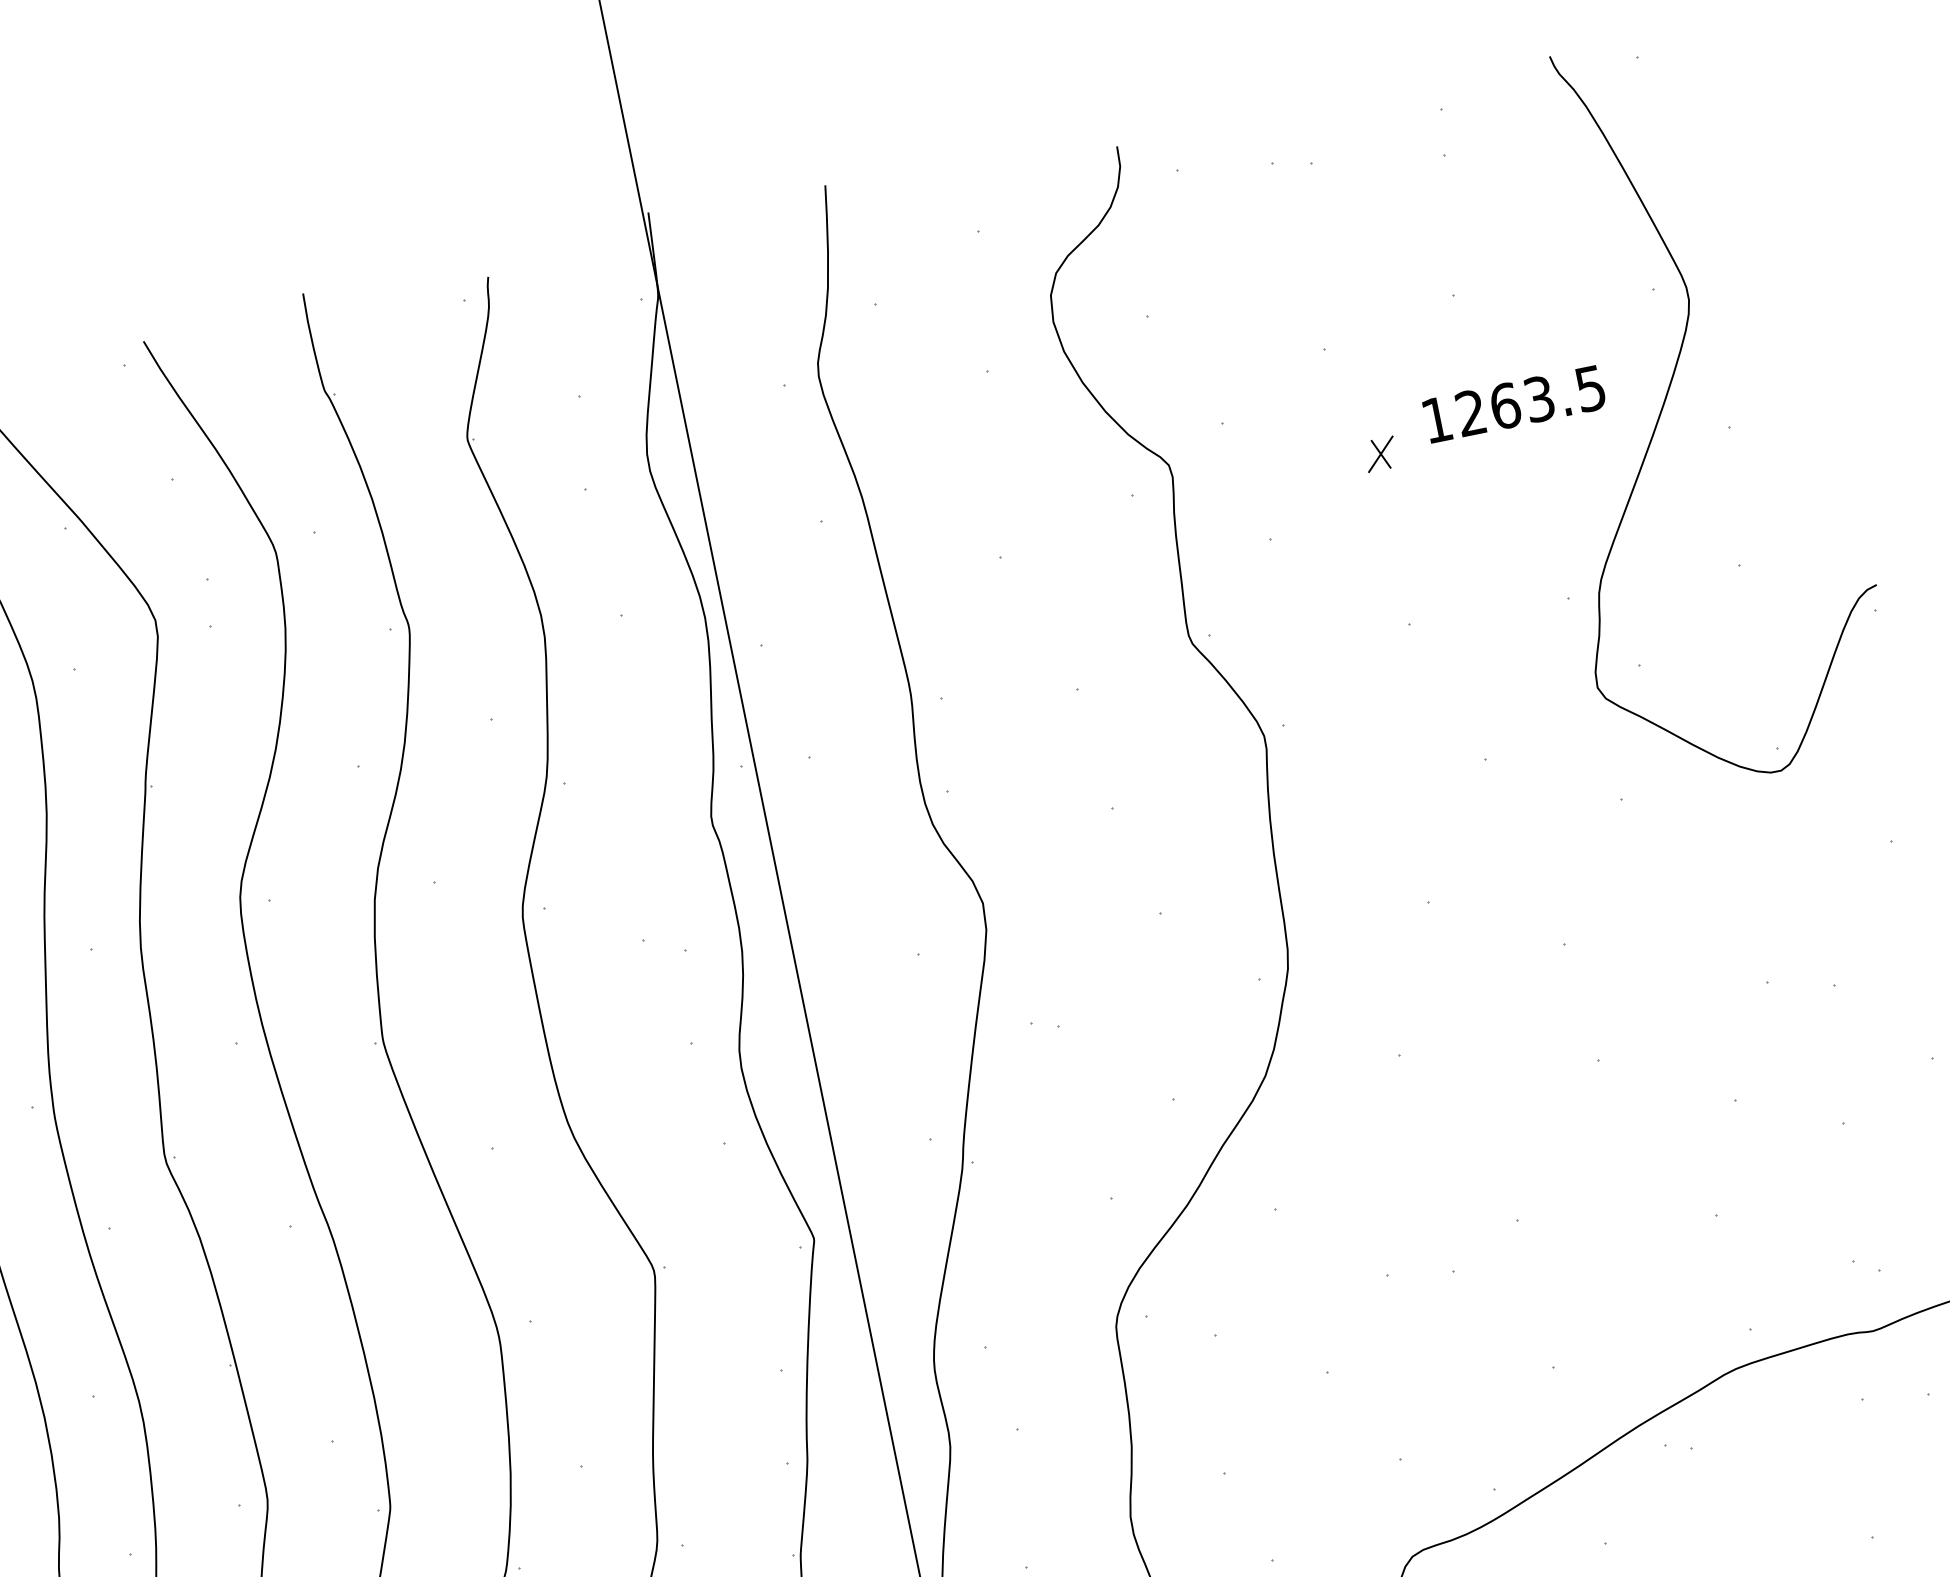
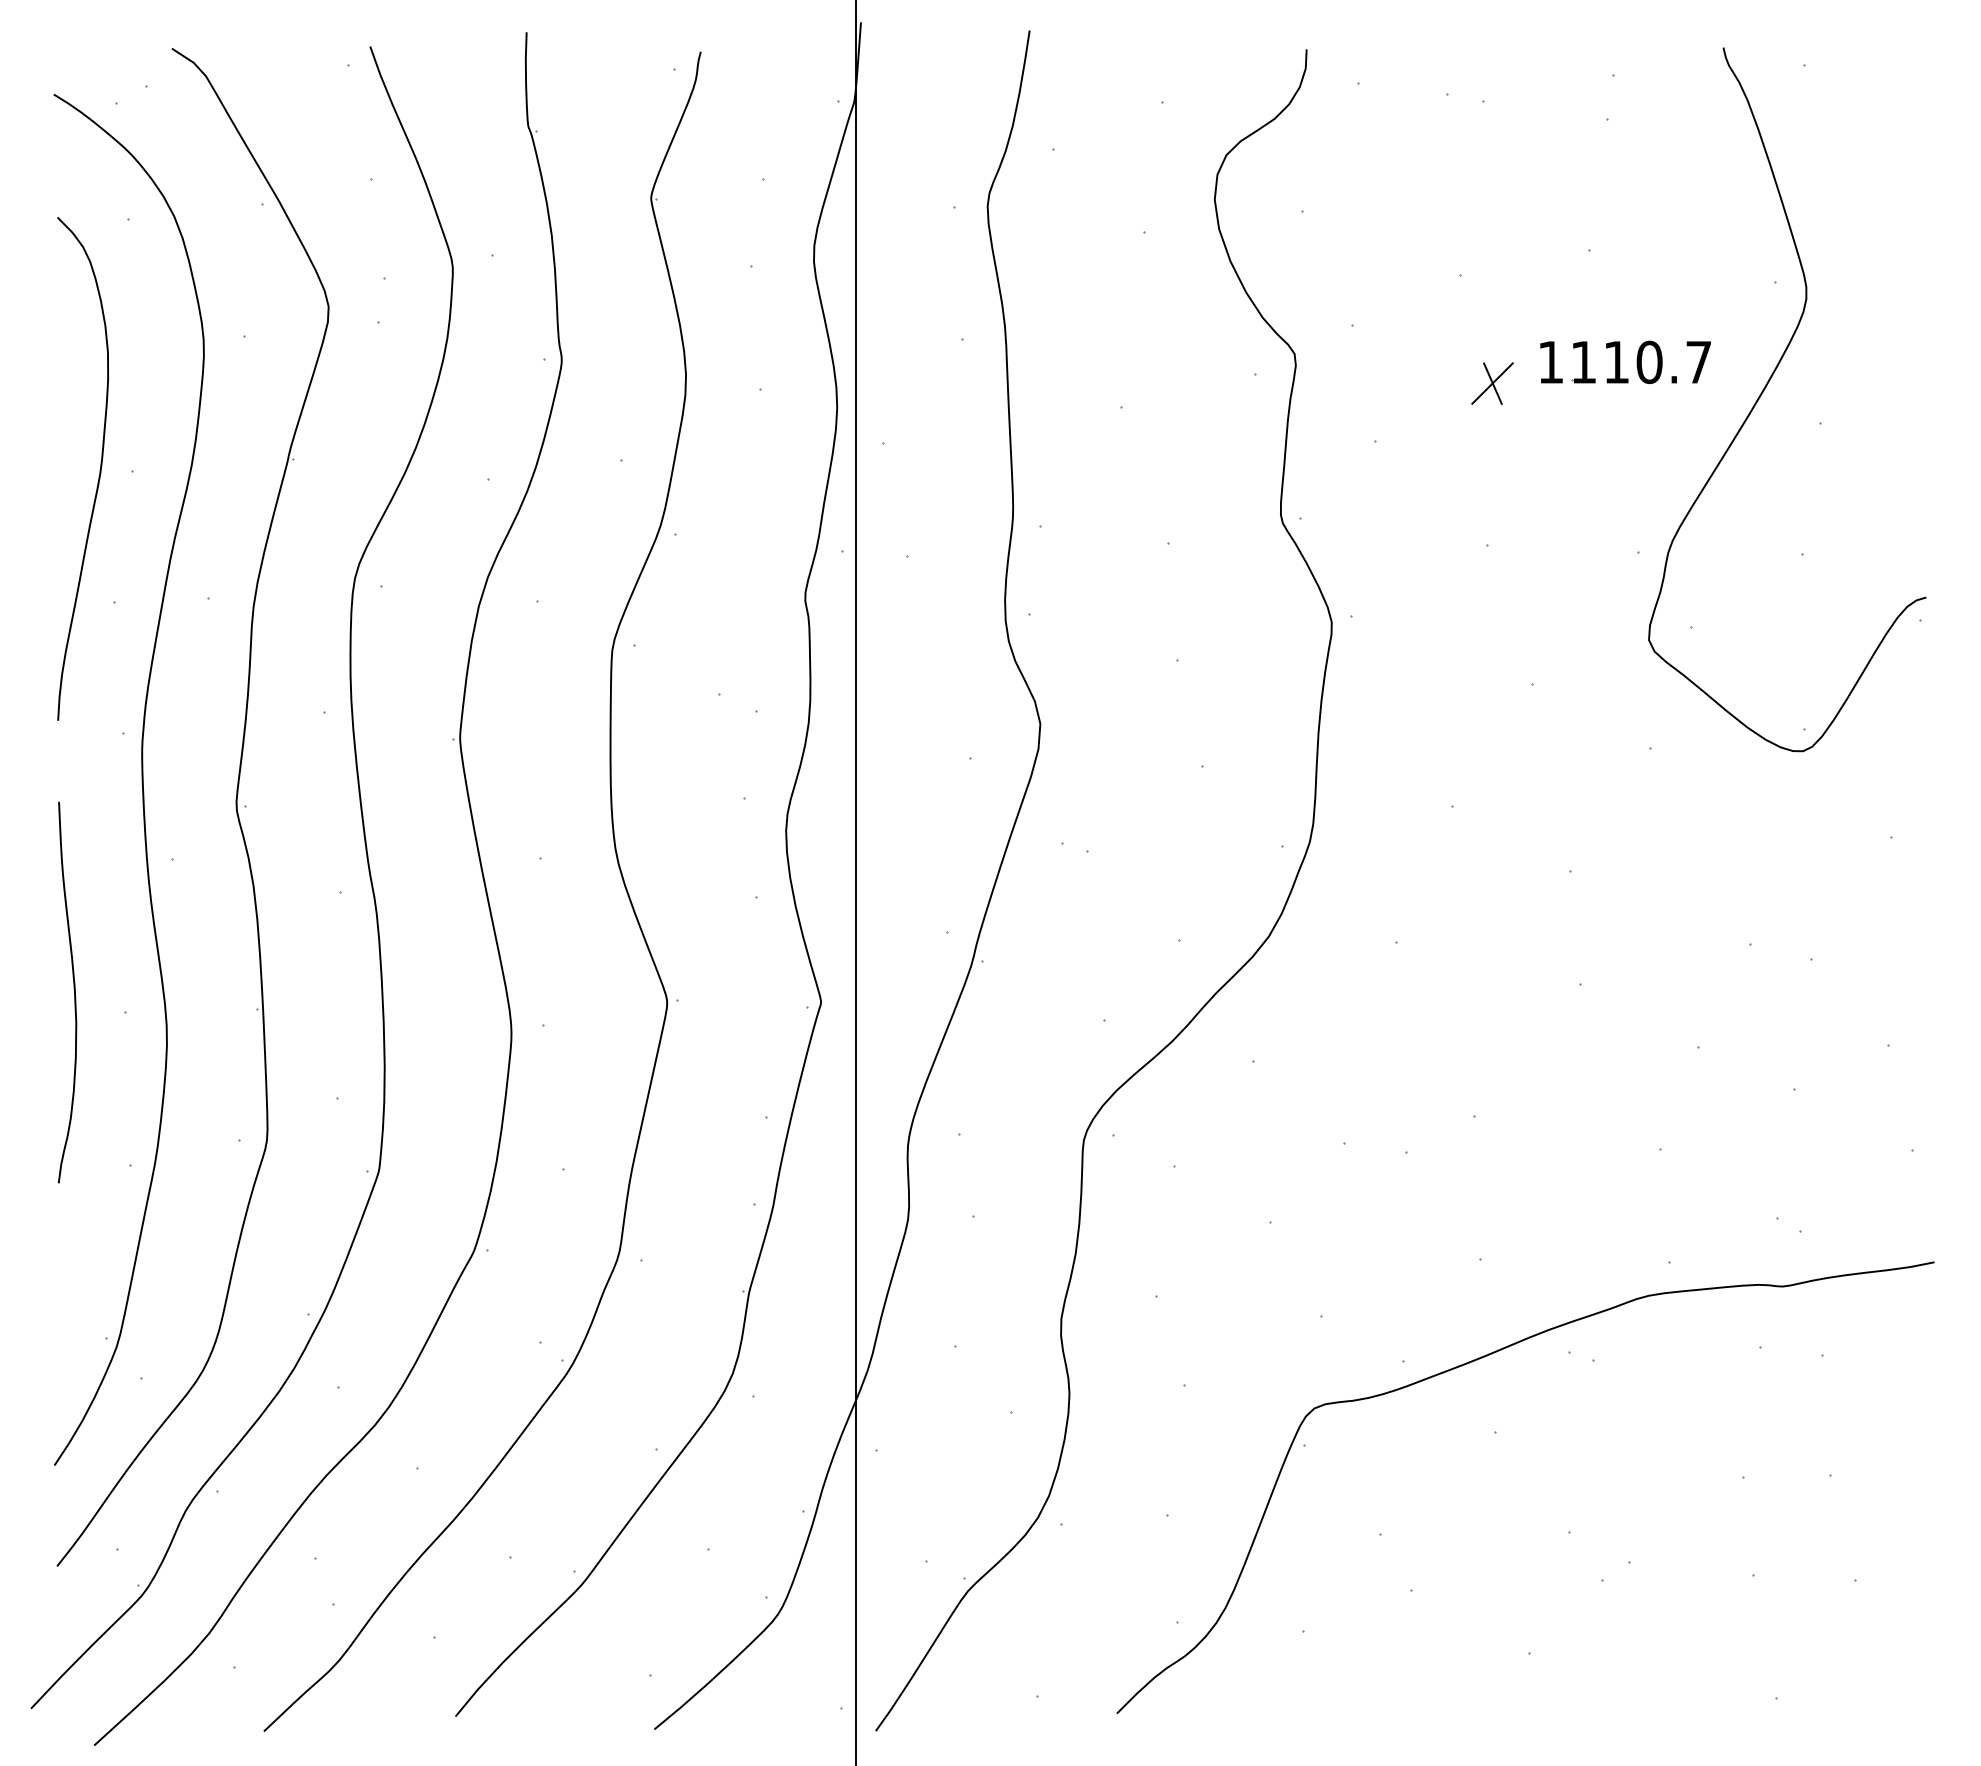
text: (1530, 401) -> (1640, 362), 1263.5 -> 1110.7
part: (1380, 454) -> (1492, 383), size x1.43

